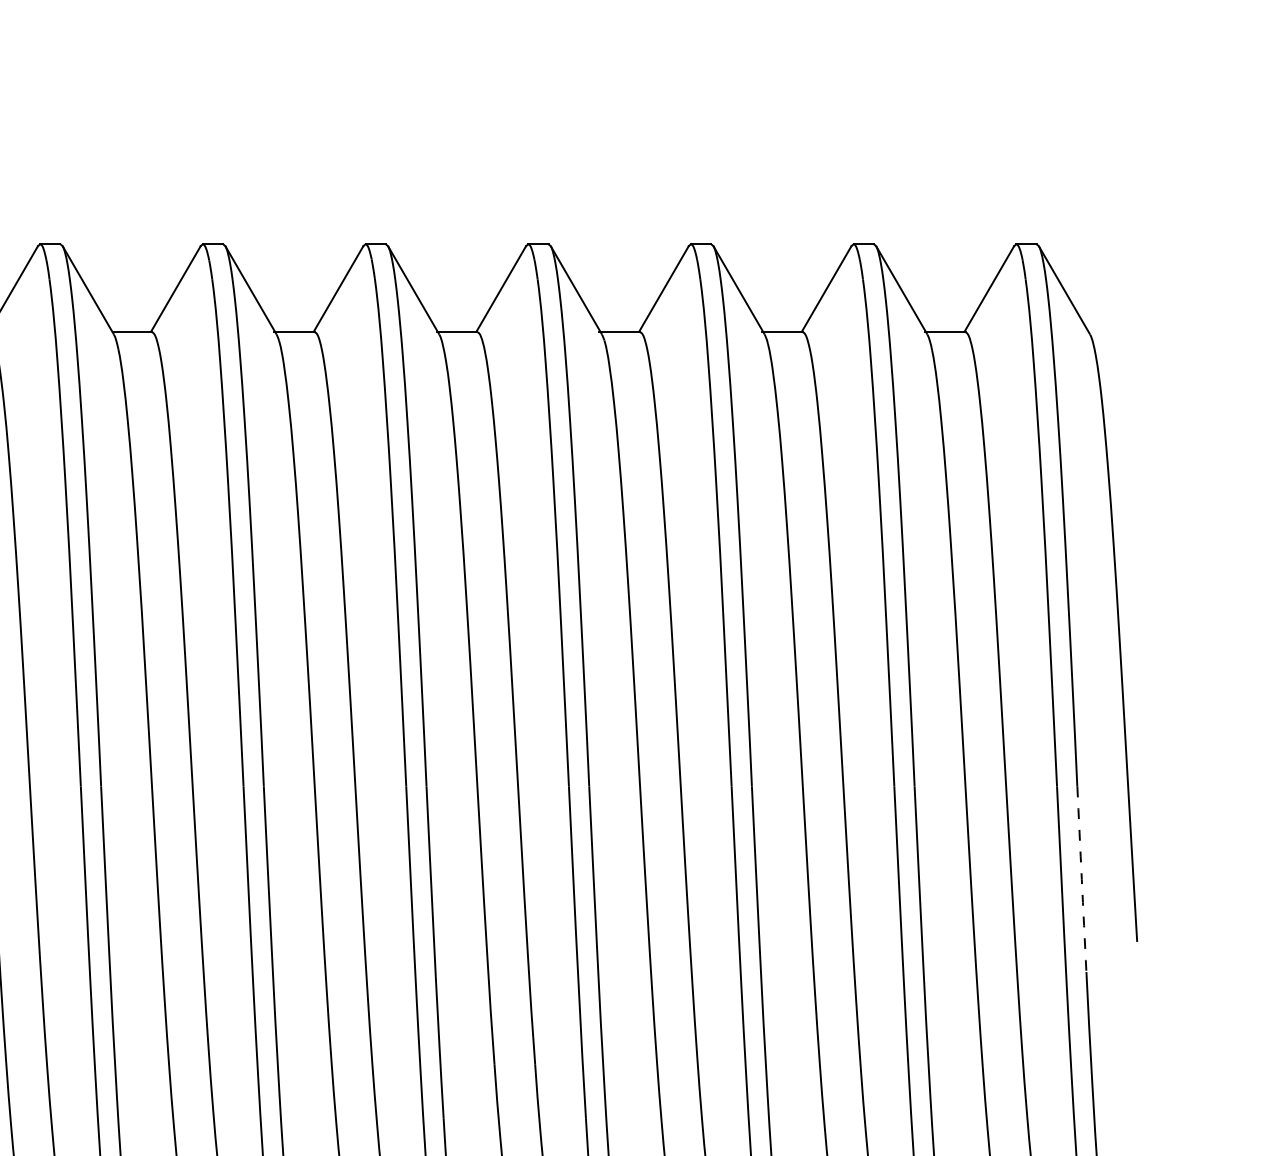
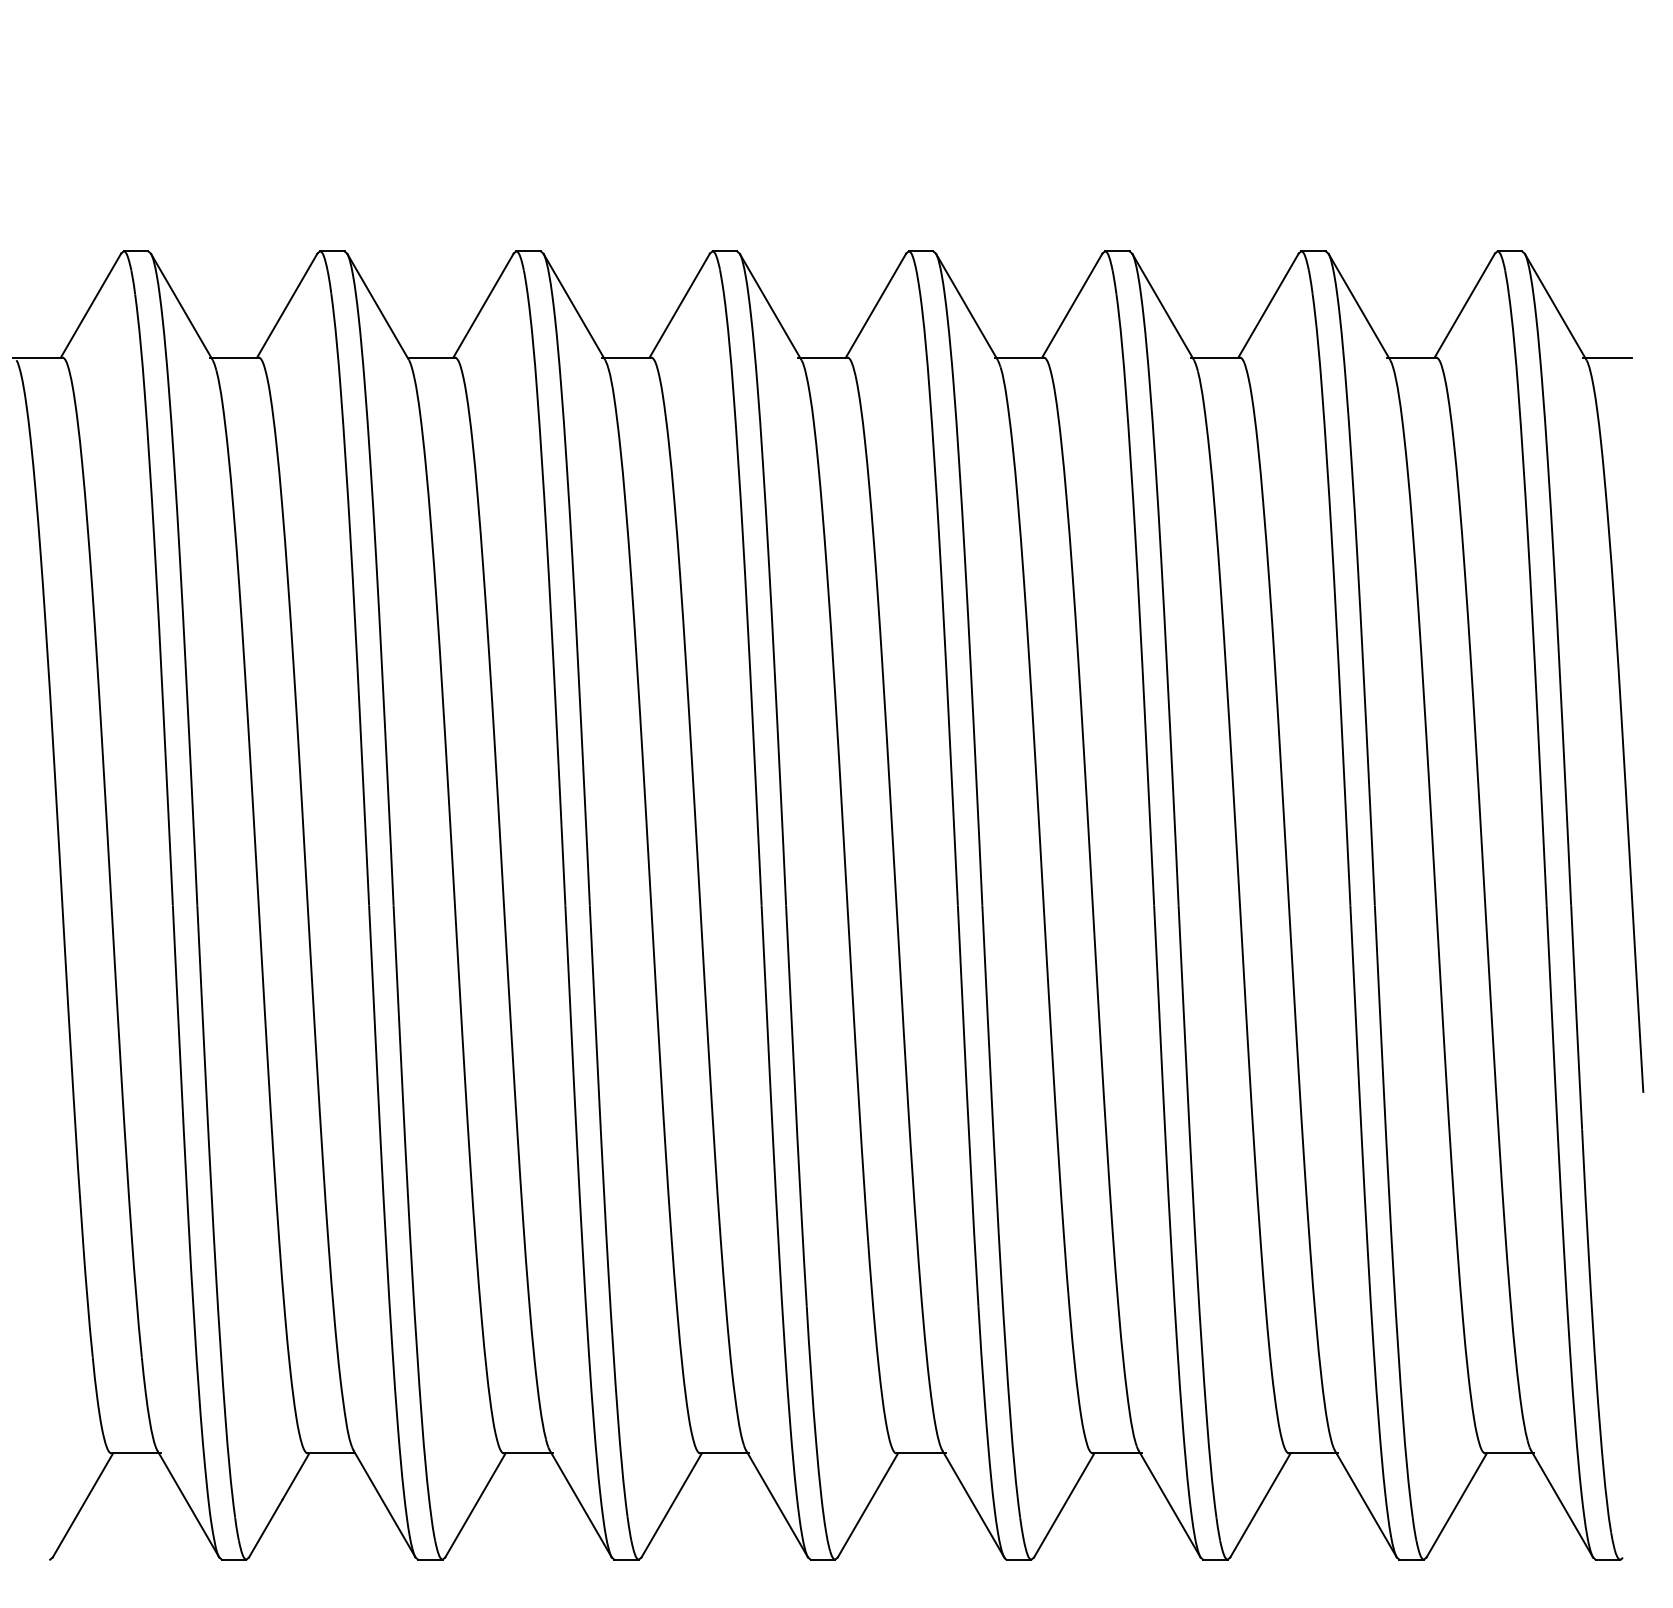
line: (1107, 332) -> (1607, 357), added
arc: (1081, 879) -> (1576, 1017), dashed -> solid

